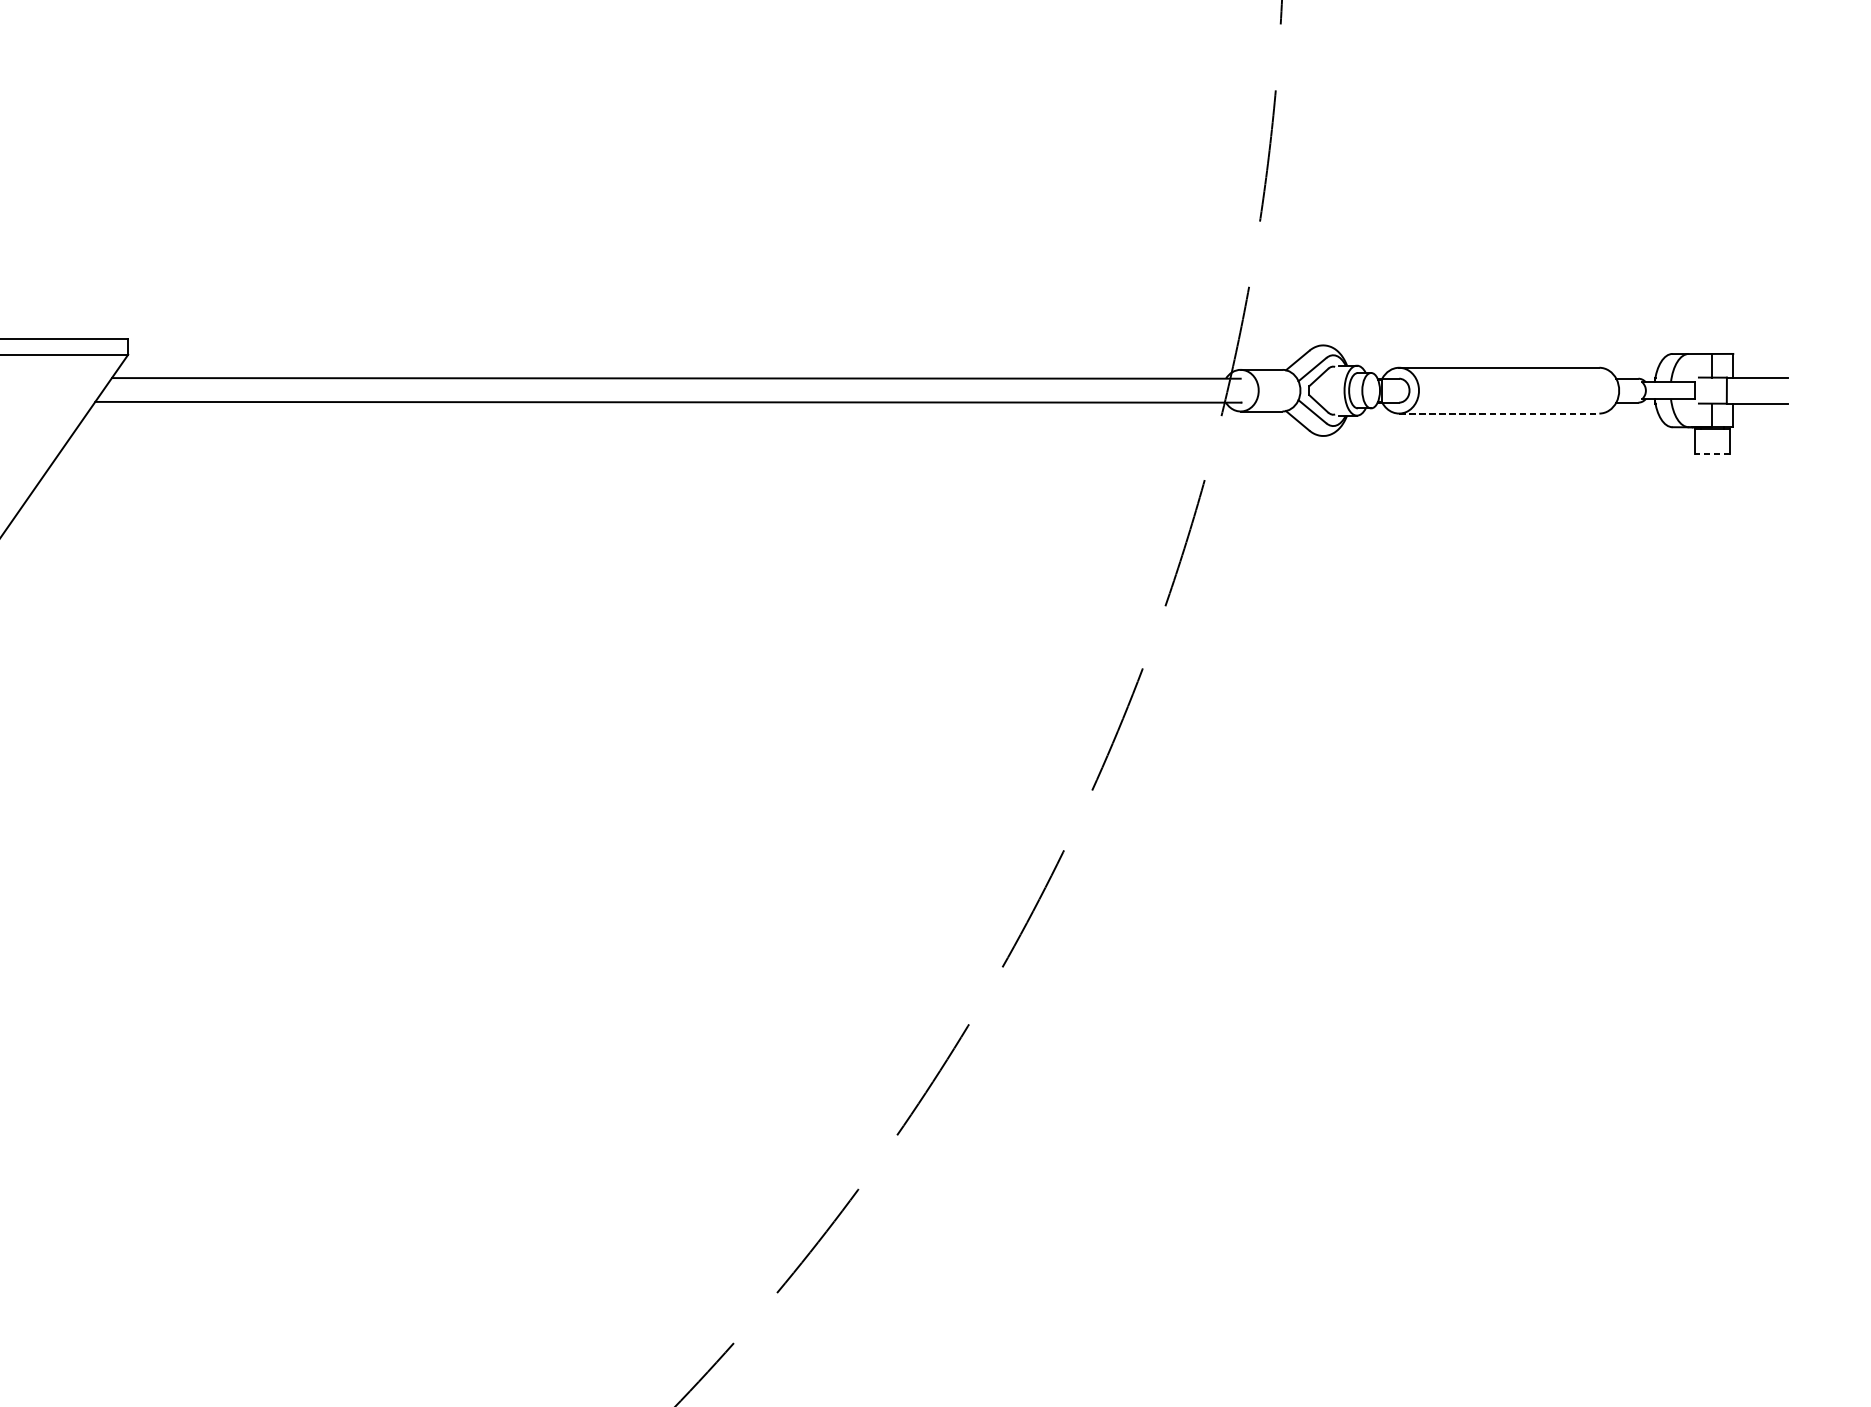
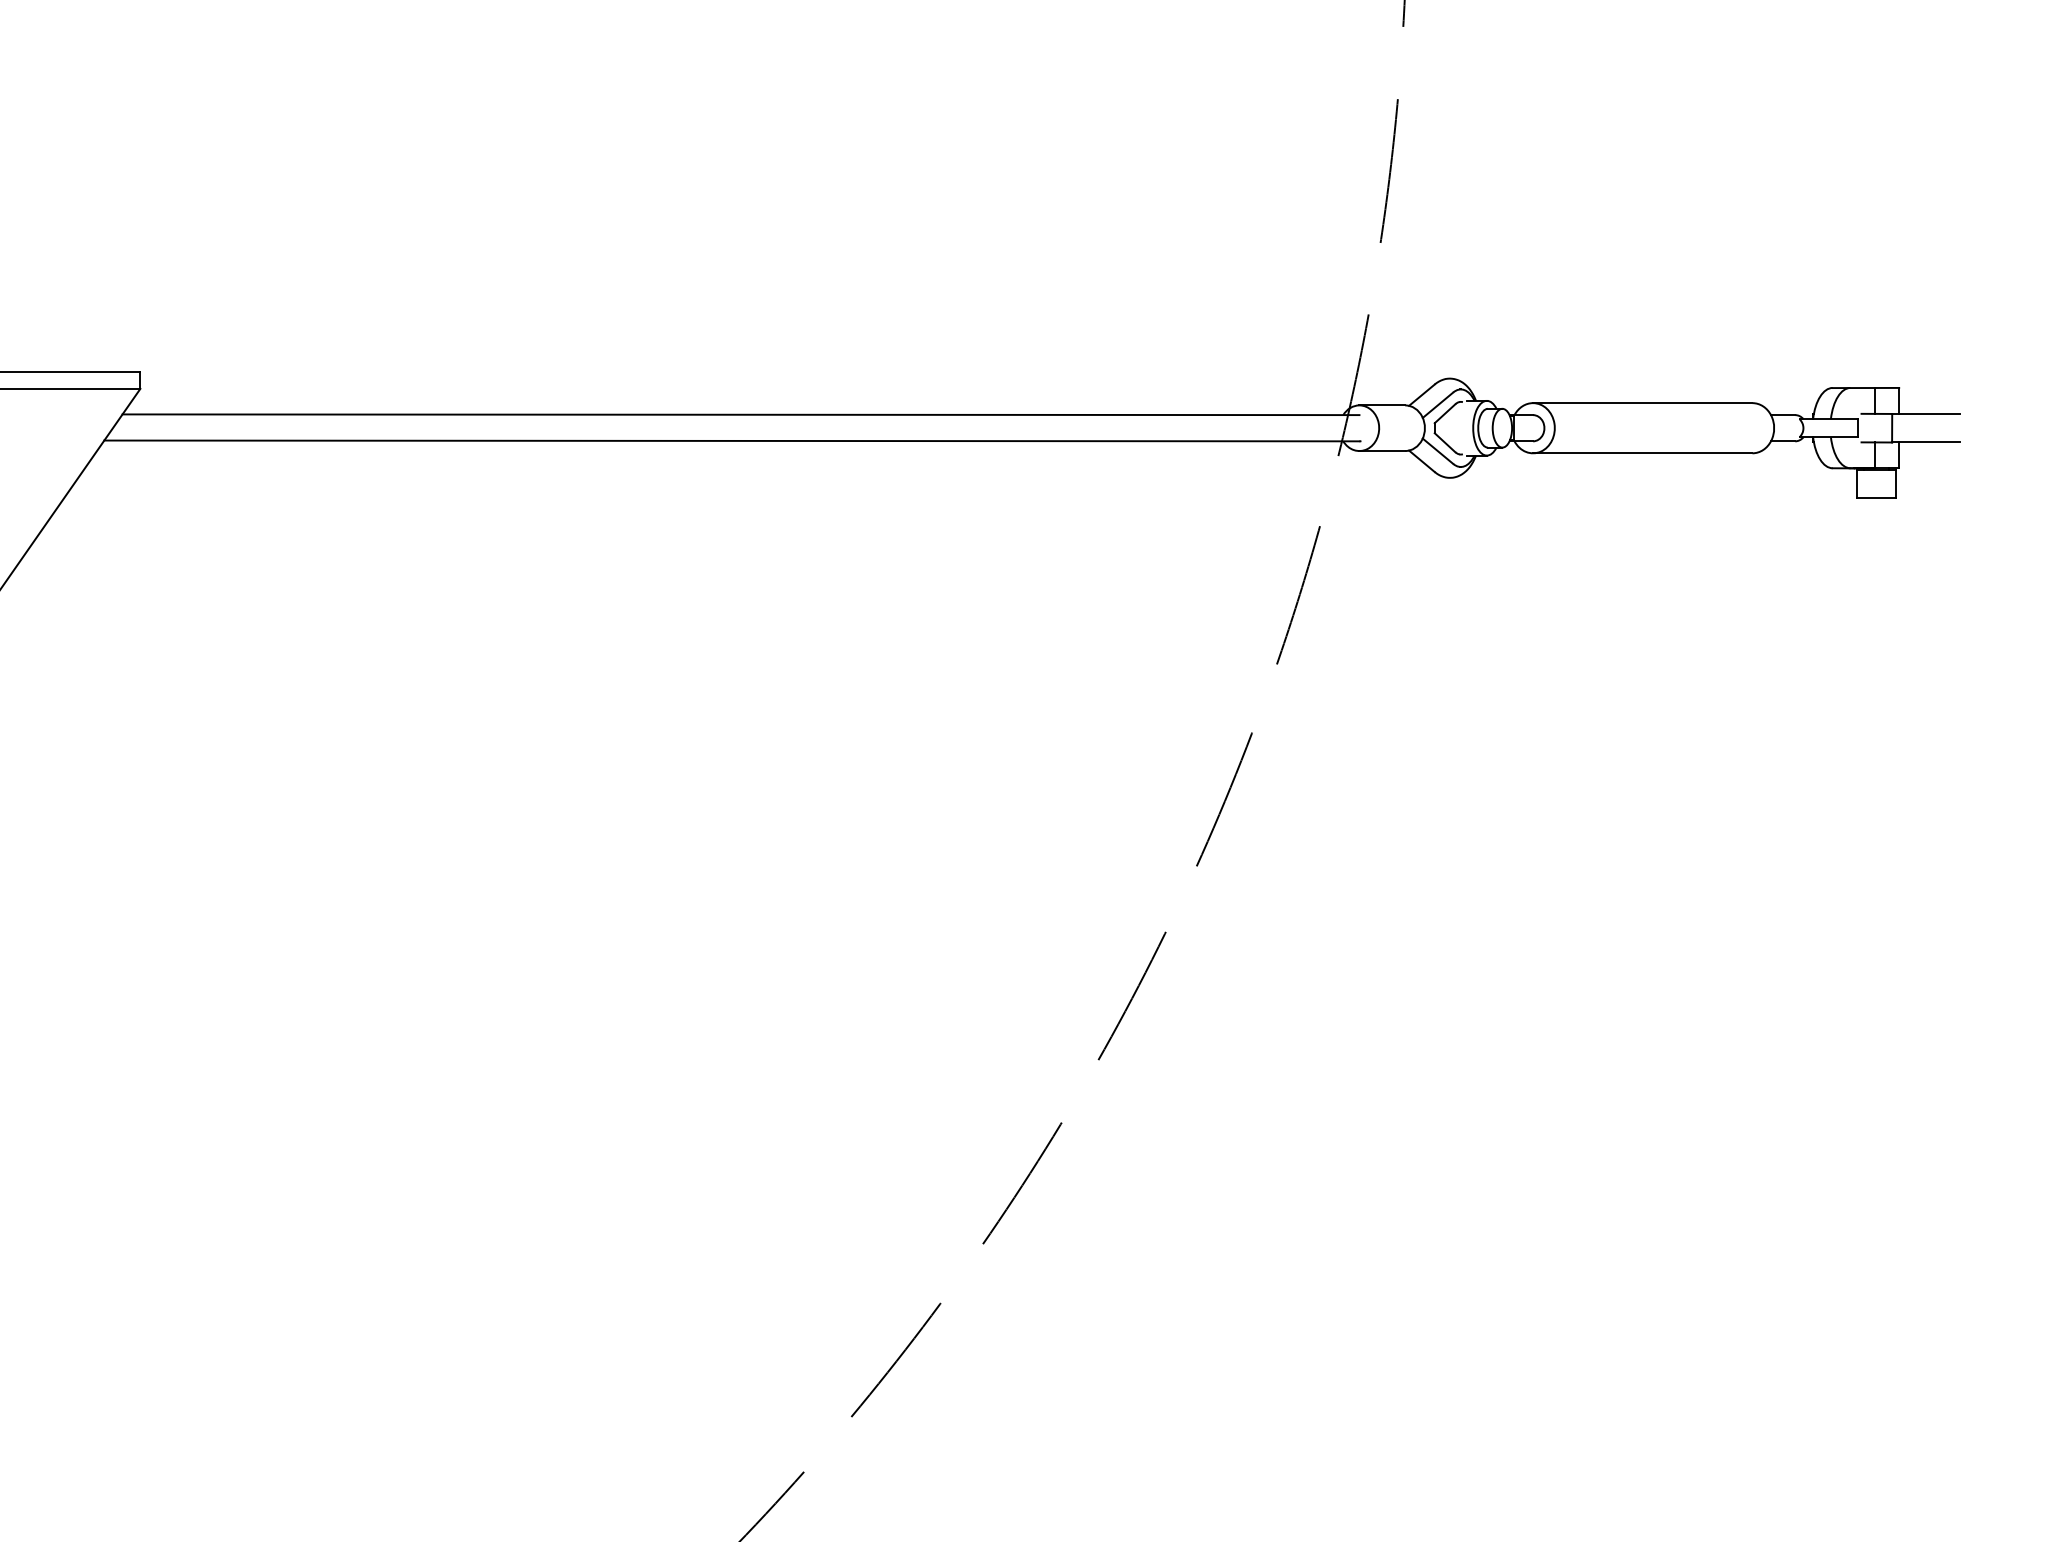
line: (1499, 413) -> (1642, 453), dashed -> solid
line: (1712, 453) -> (1876, 497), dashed -> solid

